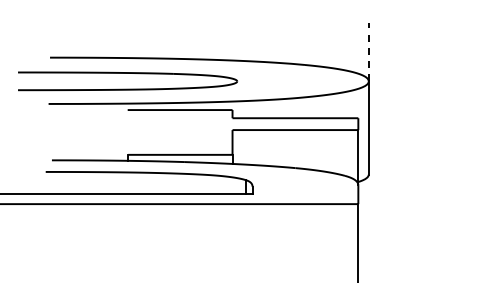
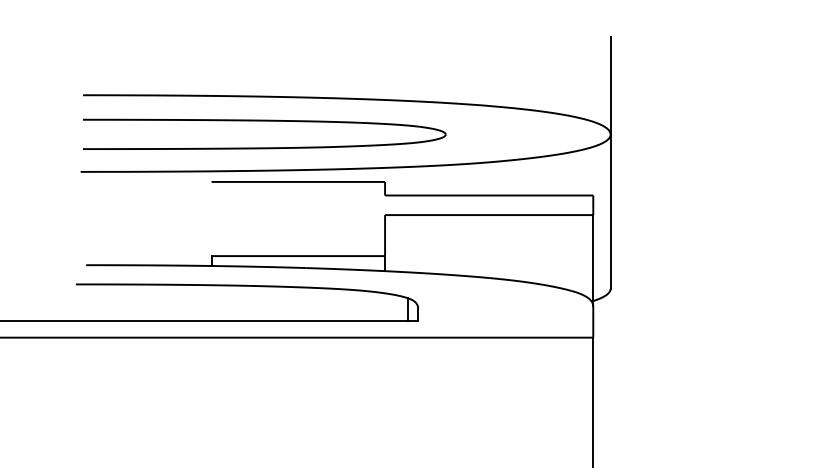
line: (368, 51) -> (610, 85), dashed -> solid
part: (128, 88) -> (265, 146), moved

